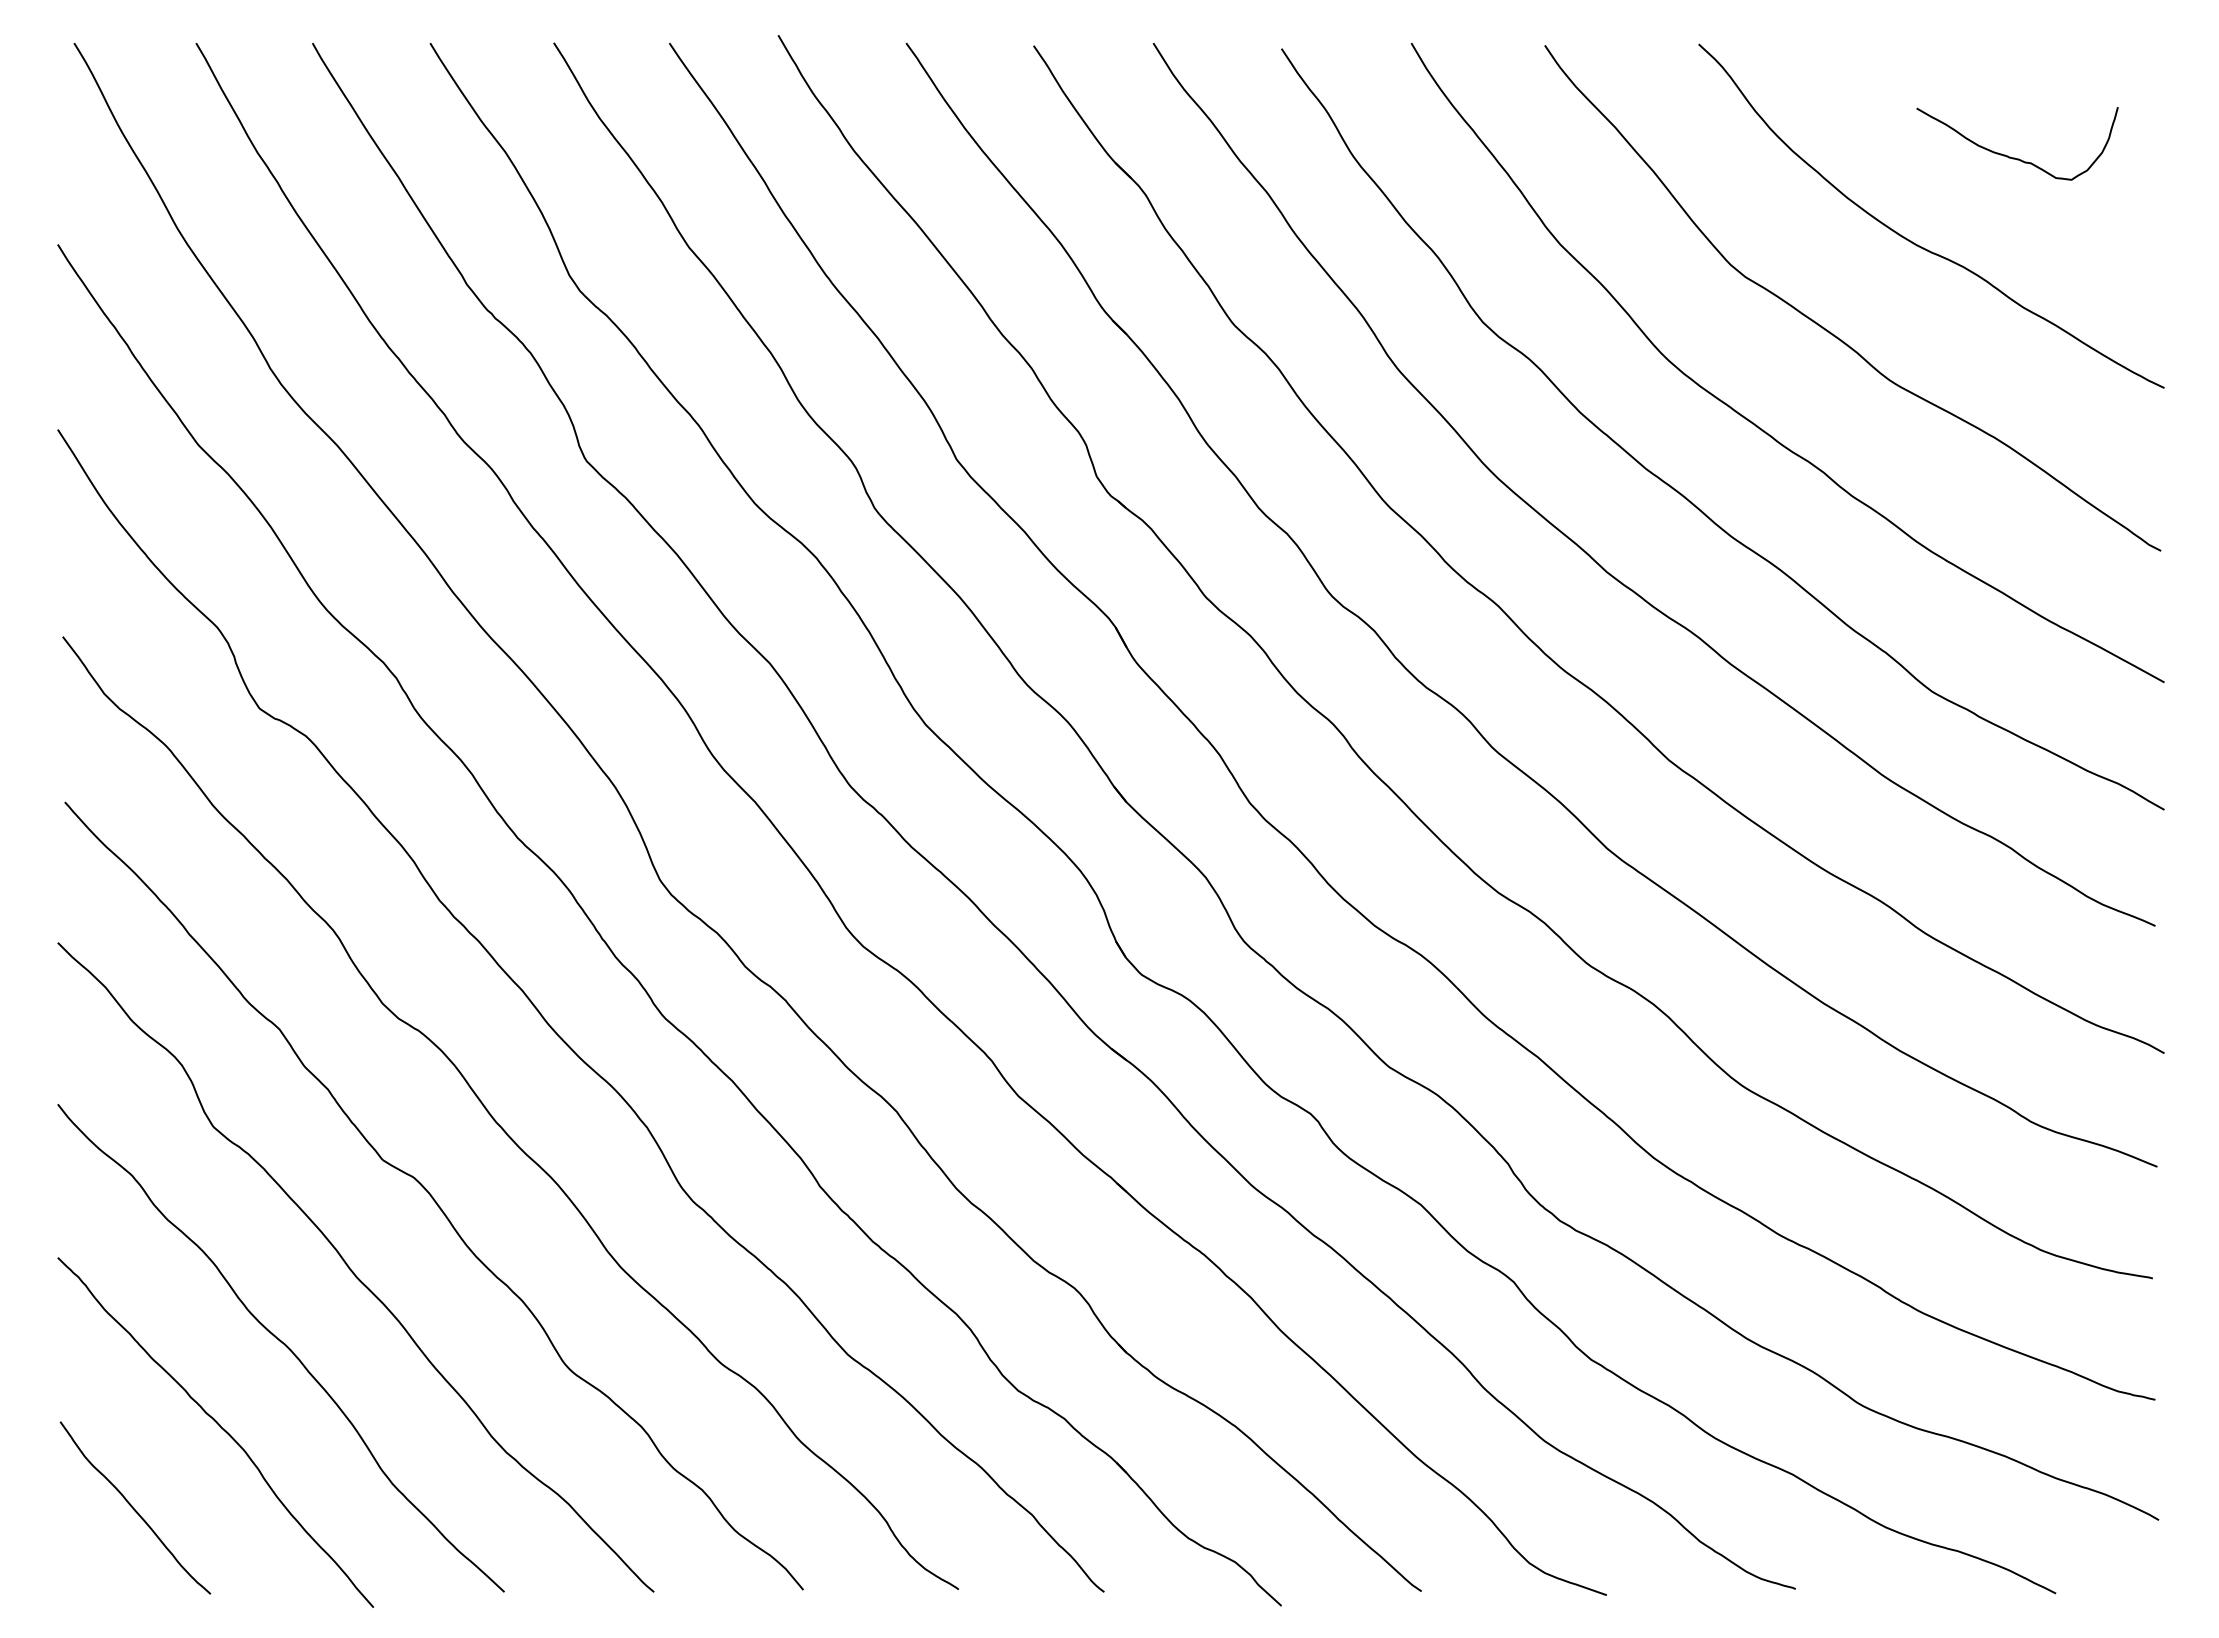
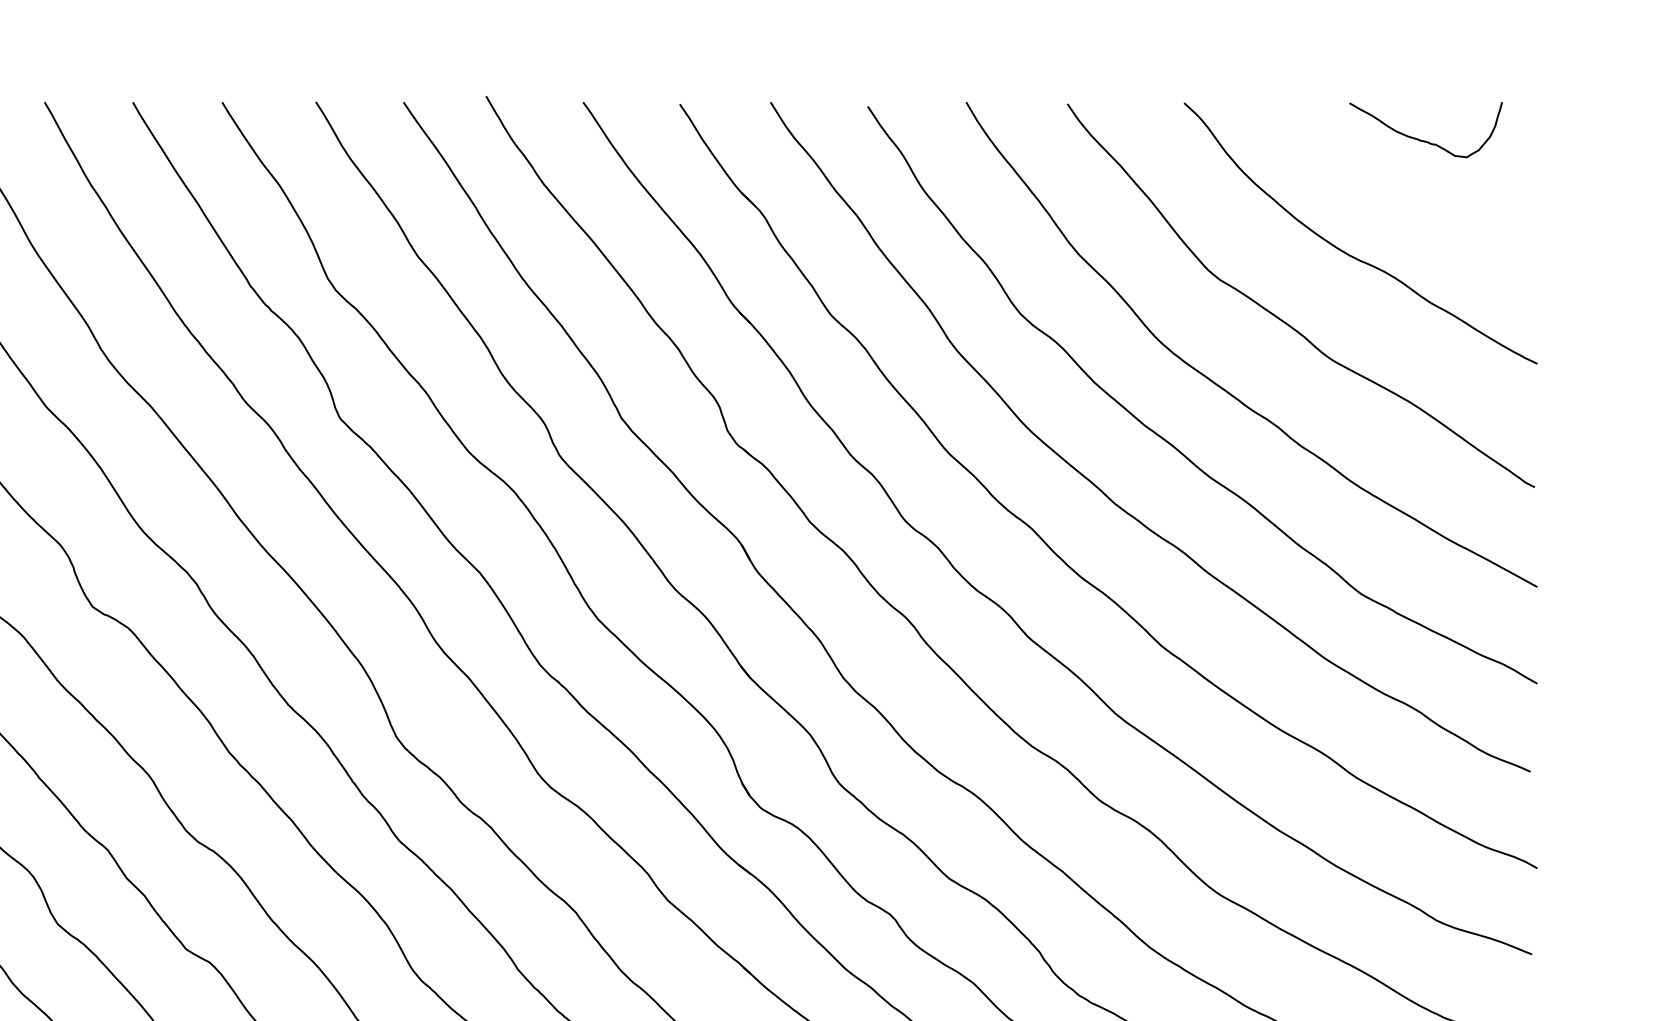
curve: (2014, 157) -> (1423, 140), moved

